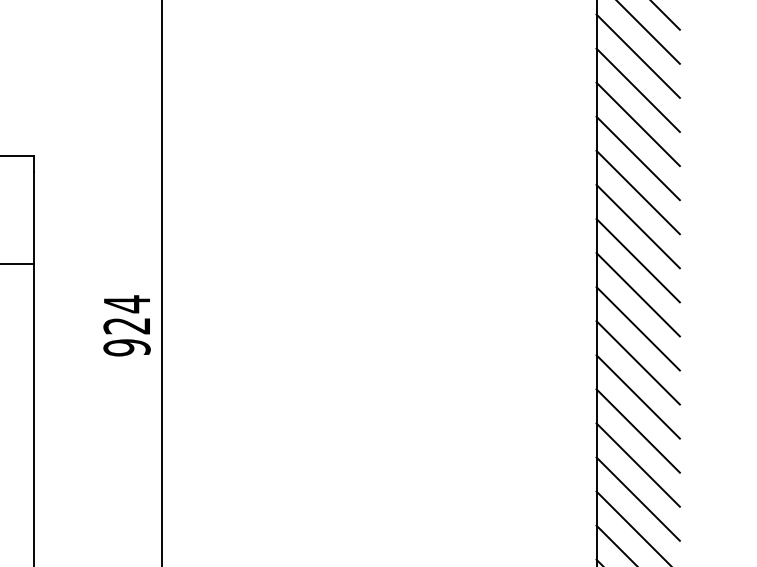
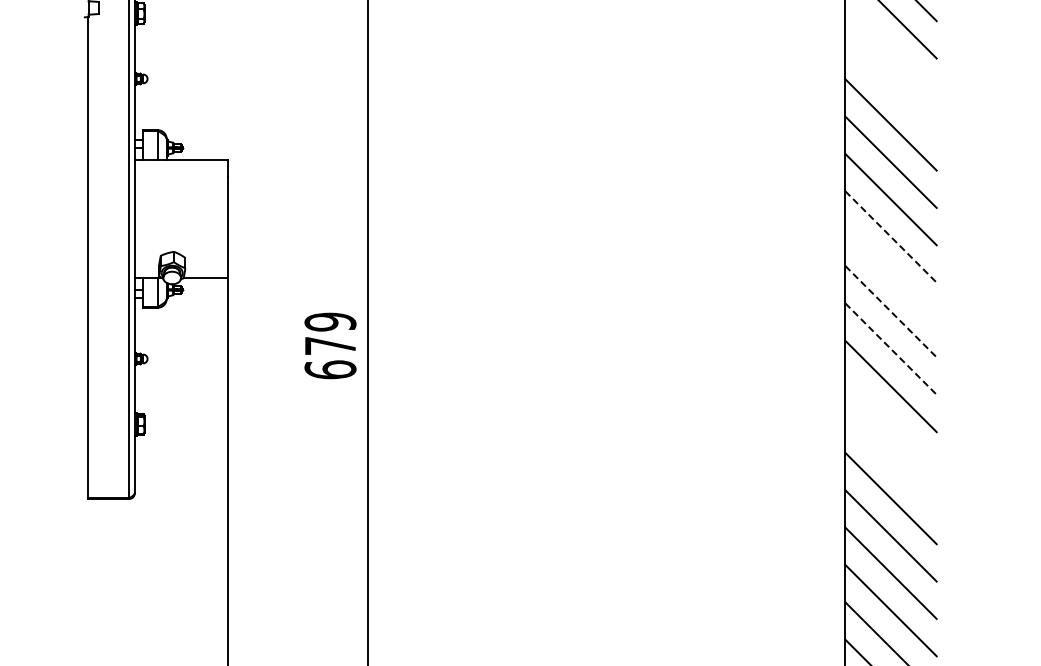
line: (637, 55) -> (890, 49), removed
line: (637, 90) -> (890, 87), removed
line: (638, 226) -> (891, 236), solid -> dashed
line: (637, 260) -> (890, 274), removed
line: (638, 294) -> (891, 311), solid -> dashed
text: (127, 325) -> (330, 345), 924 -> 679
line: (638, 329) -> (891, 349), solid -> dashed
line: (637, 396) -> (890, 423), removed
line: (637, 430) -> (890, 460), removed

